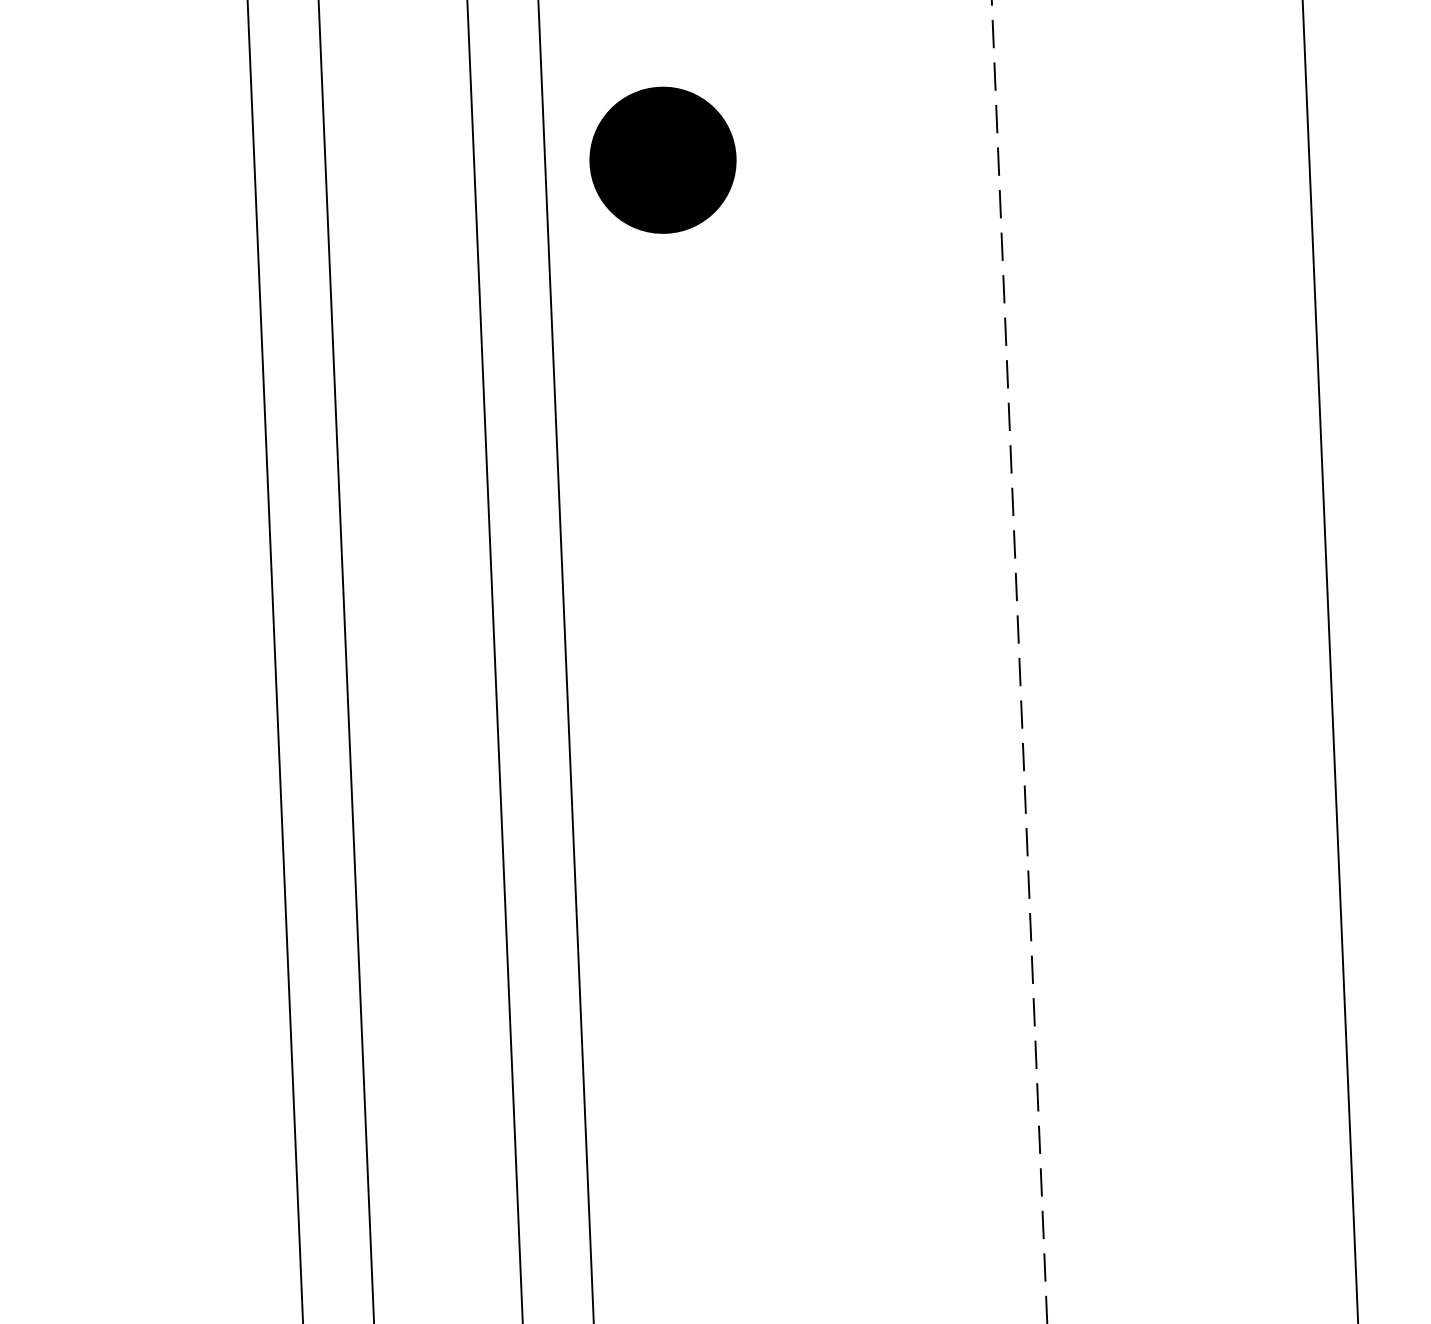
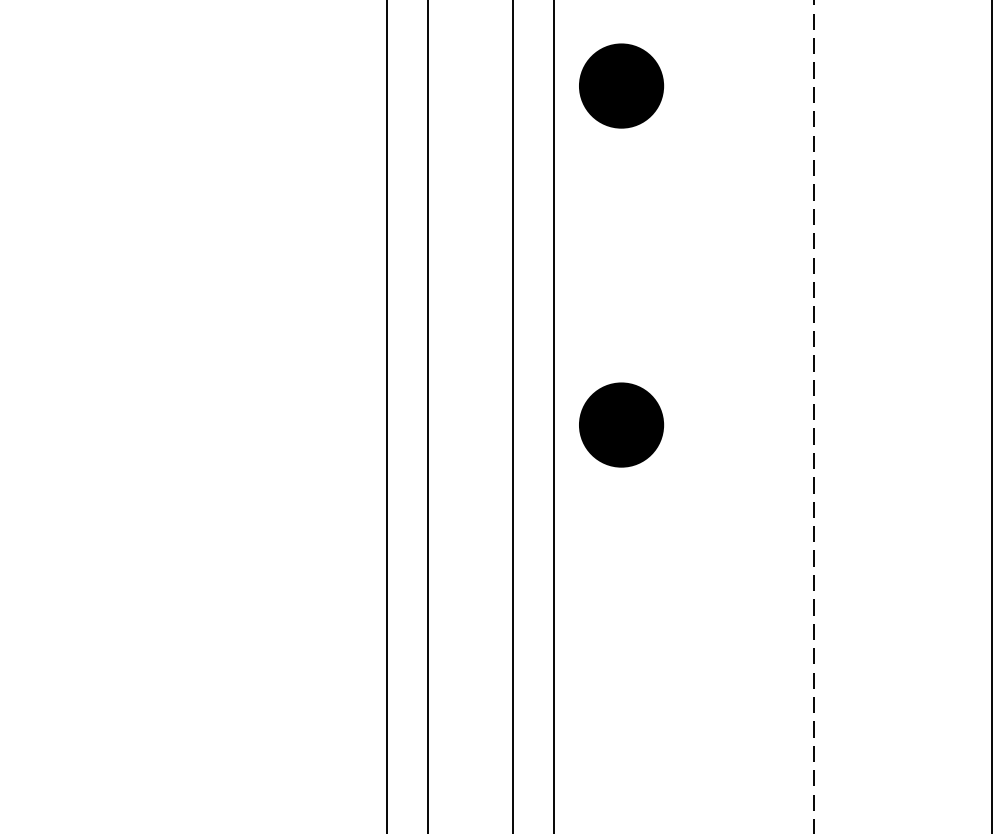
part: (687, 750) -> (621, 424), added

